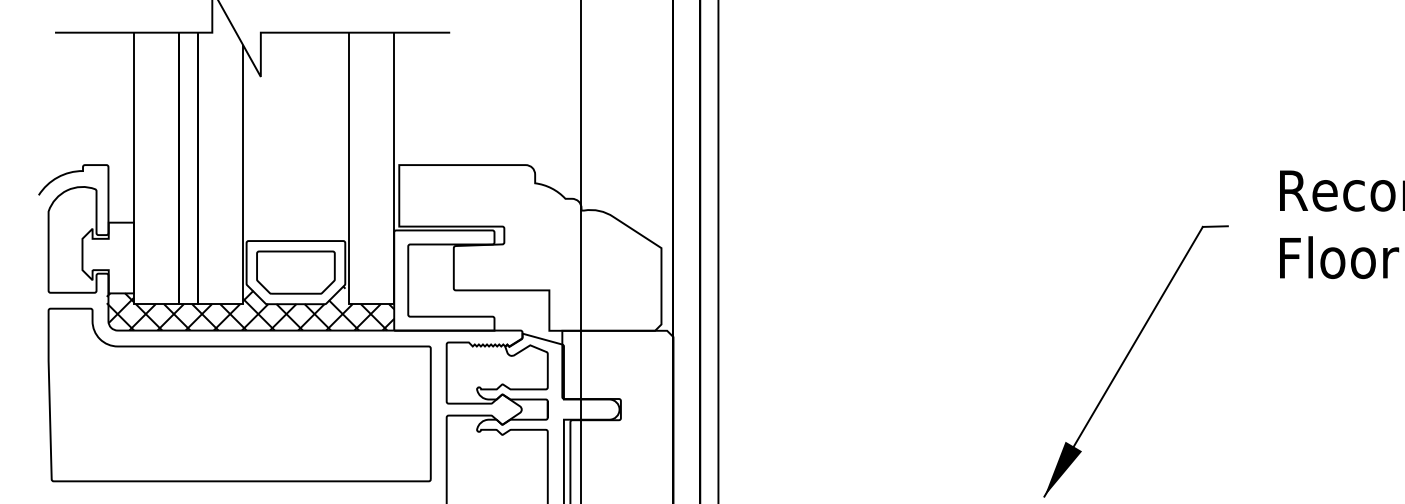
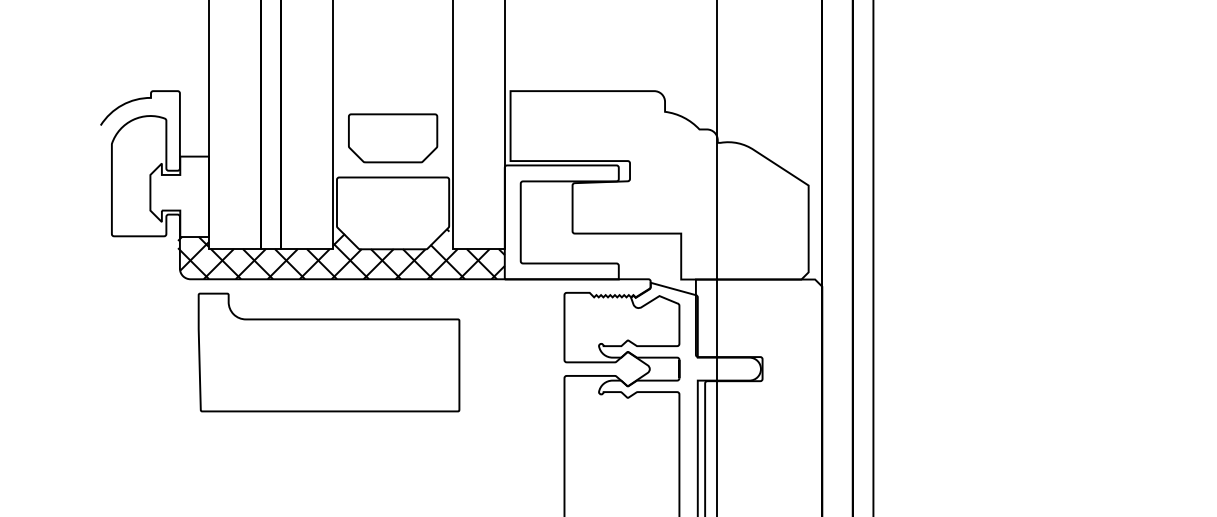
part: (295, 272) -> (392, 138), moved
part: (239, 394) -> (328, 351), size x0.6

